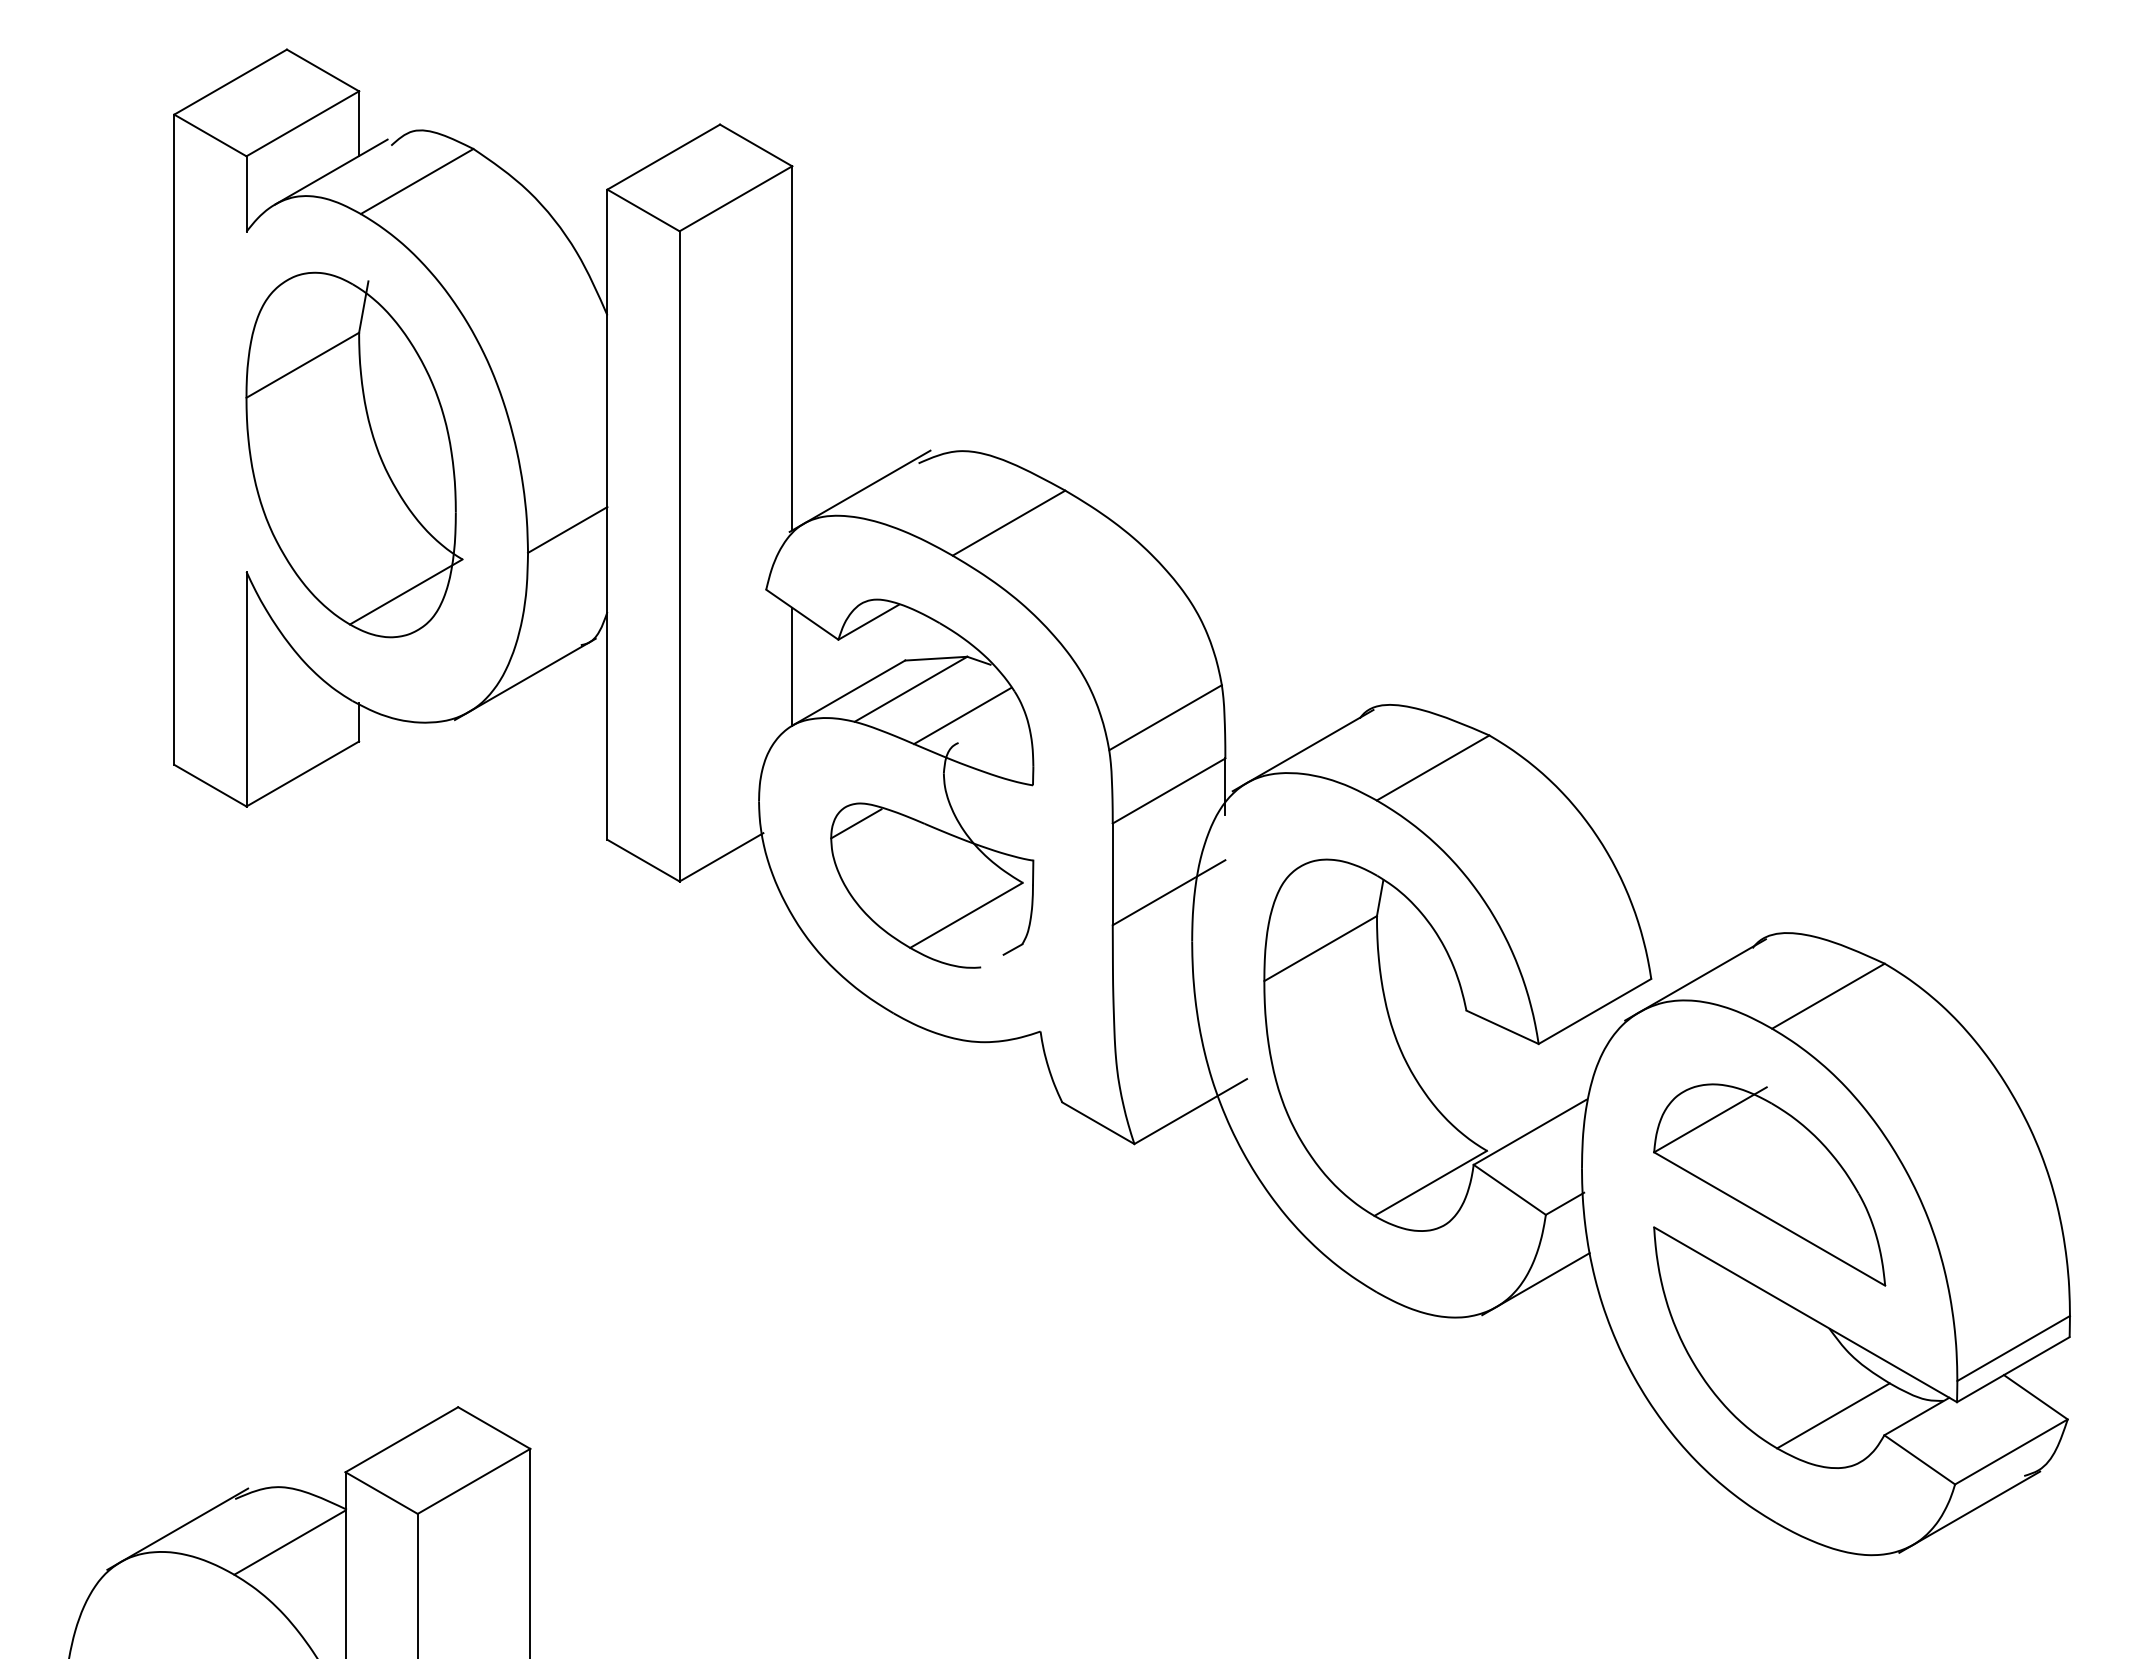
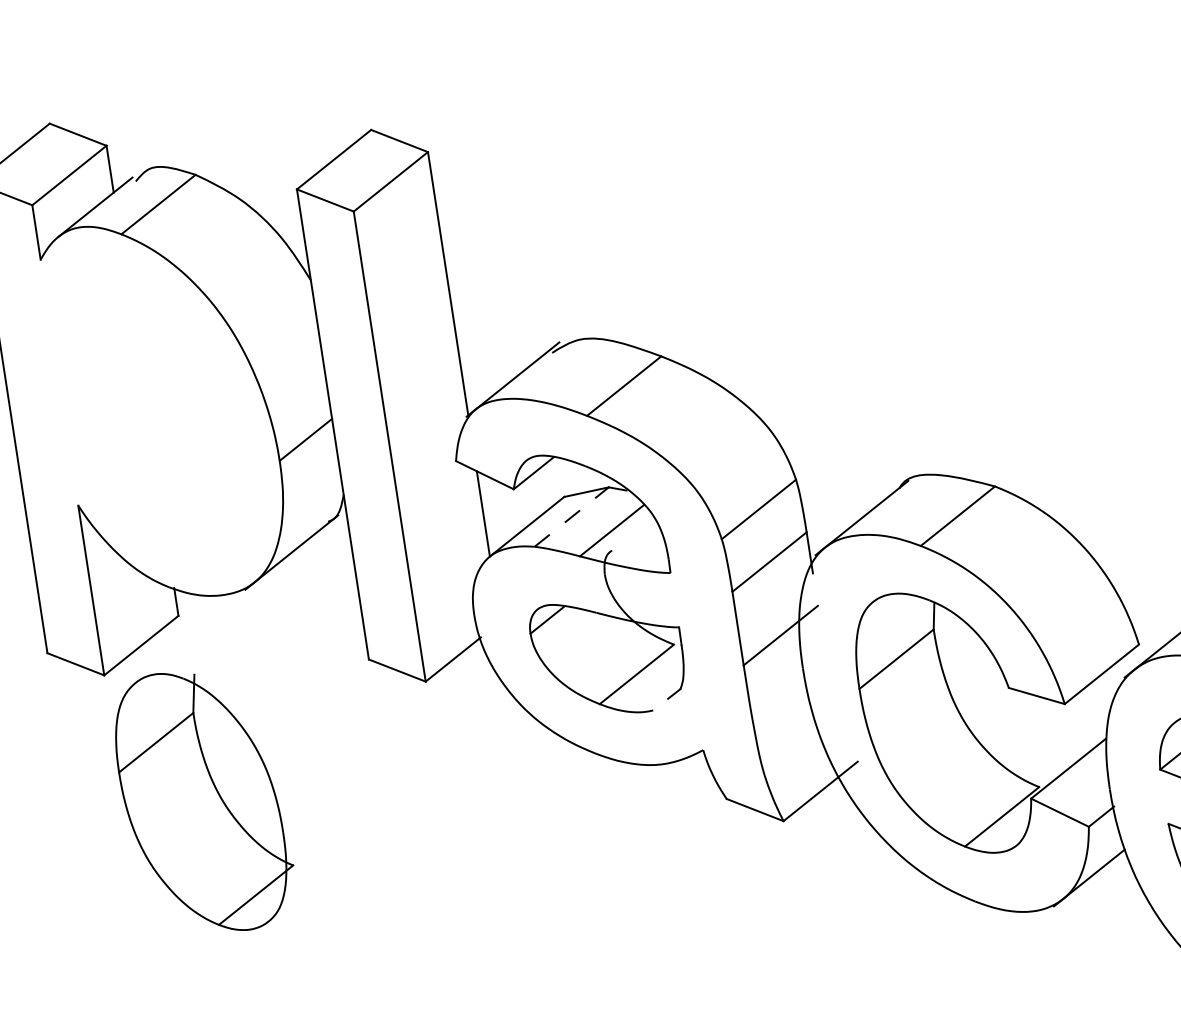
part: (354, 454) -> (203, 801), moved
line: (911, 689) -> (572, 517), solid -> dashed

